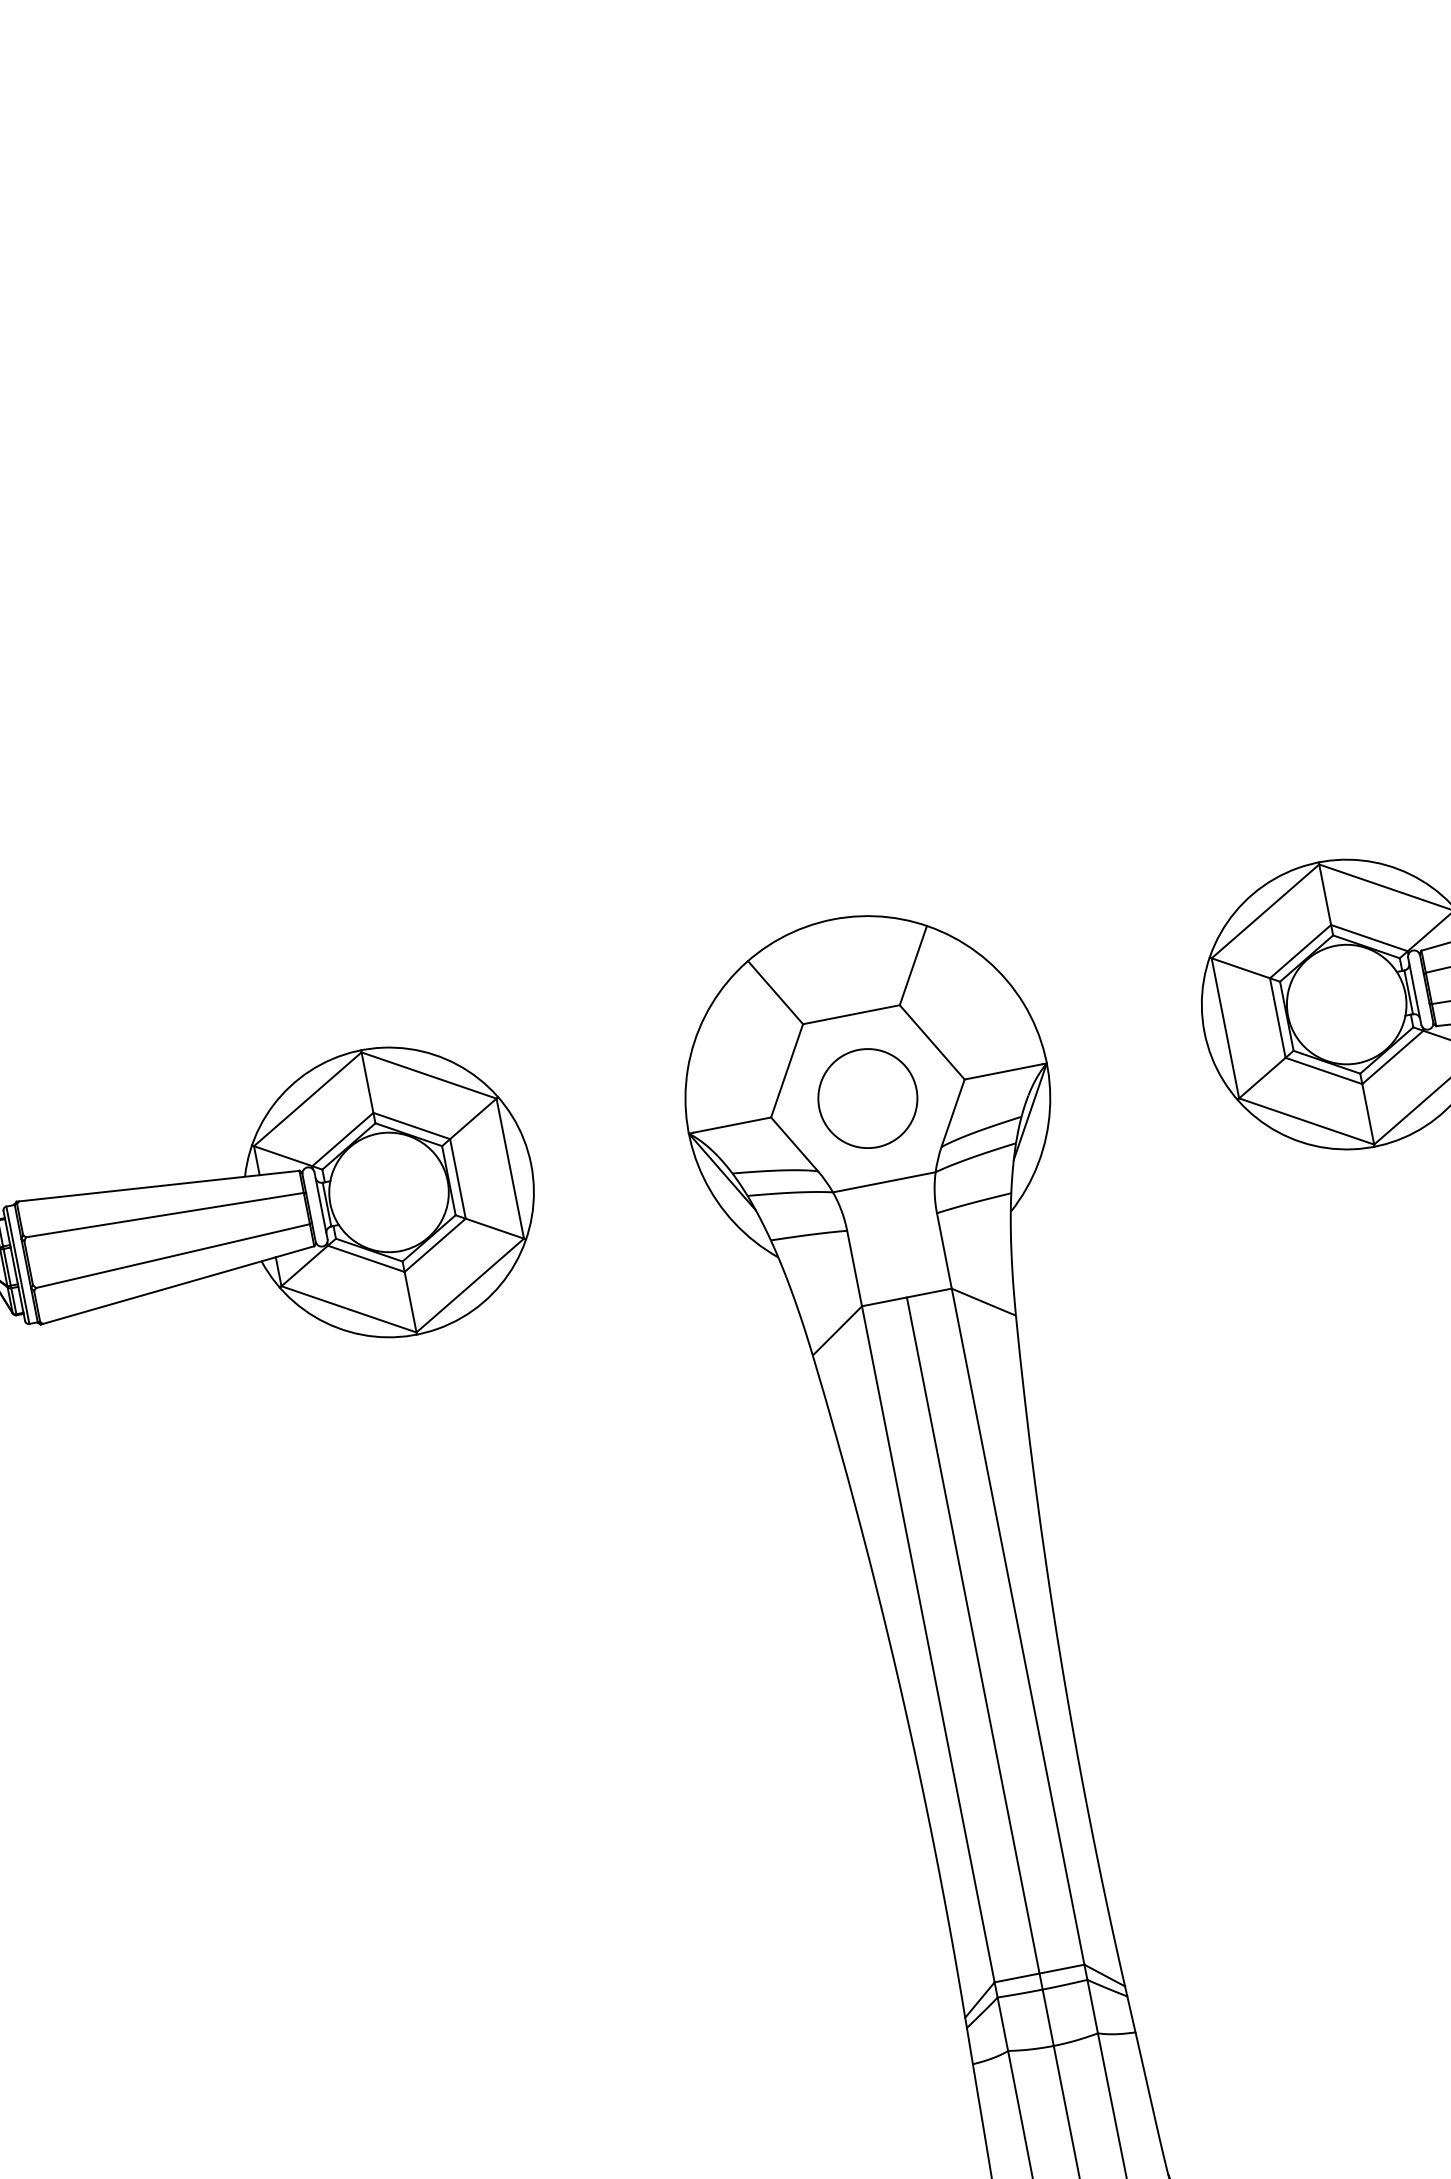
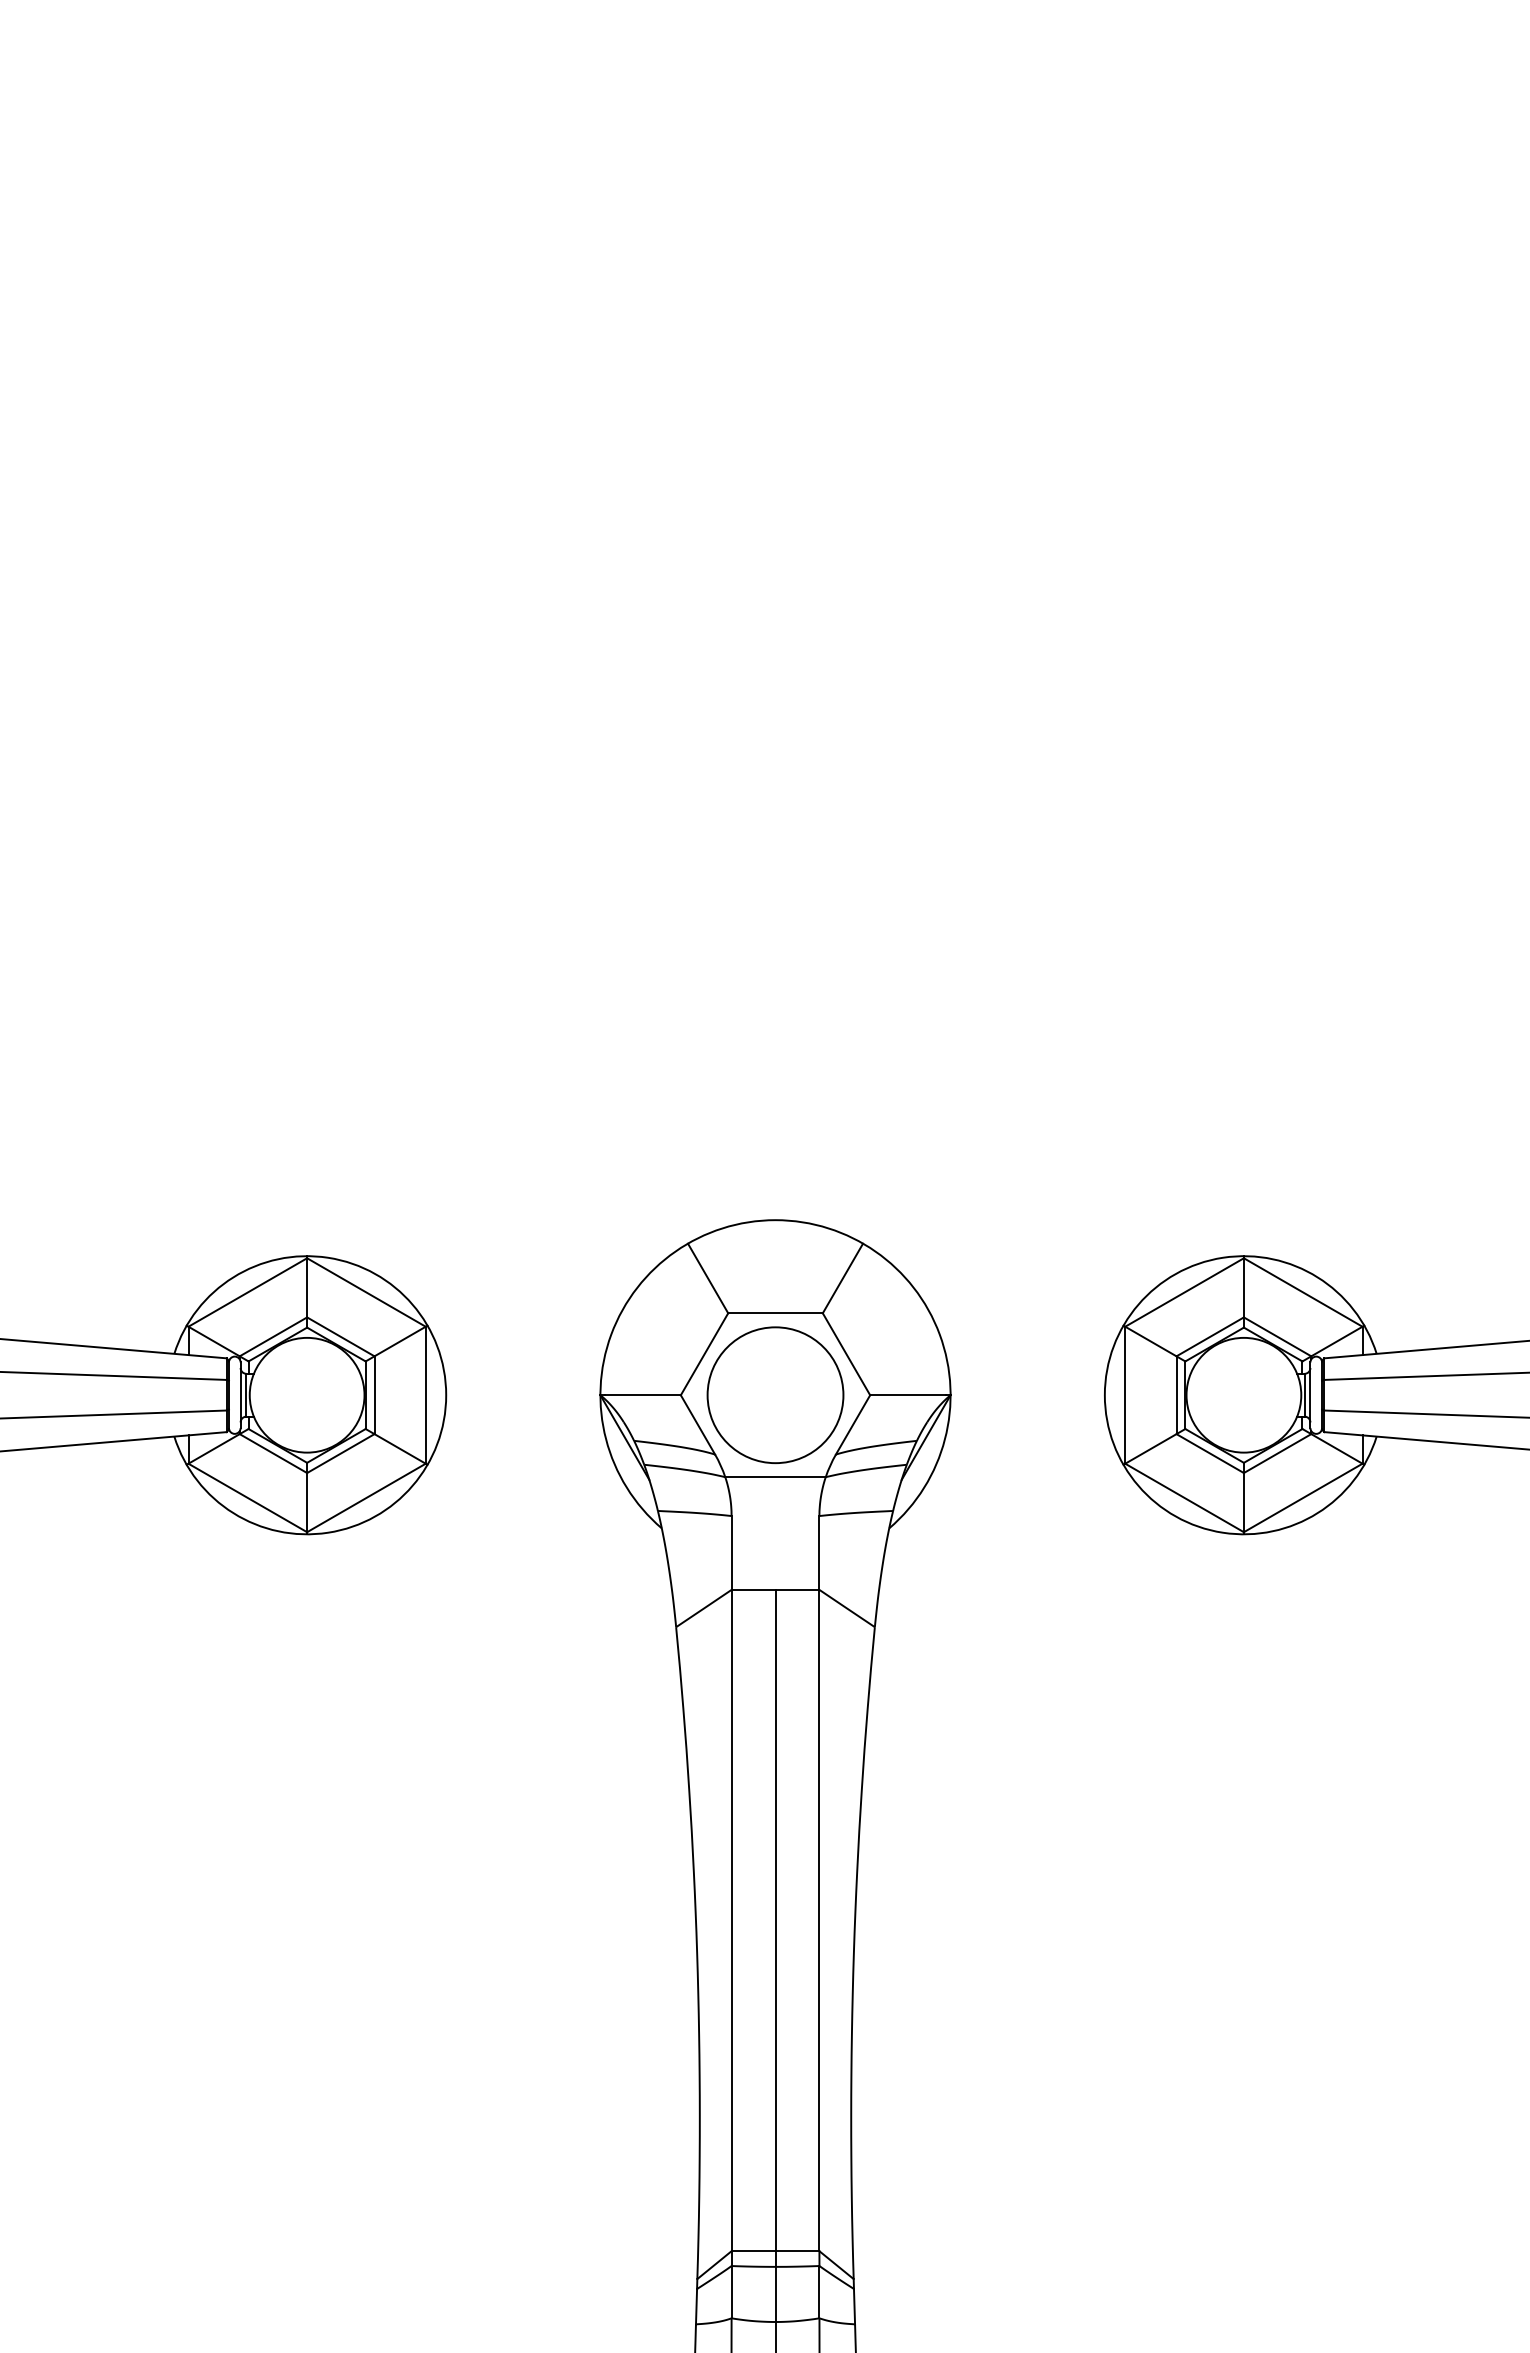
circle: (867, 1098) -> (775, 1395), size x1.43

